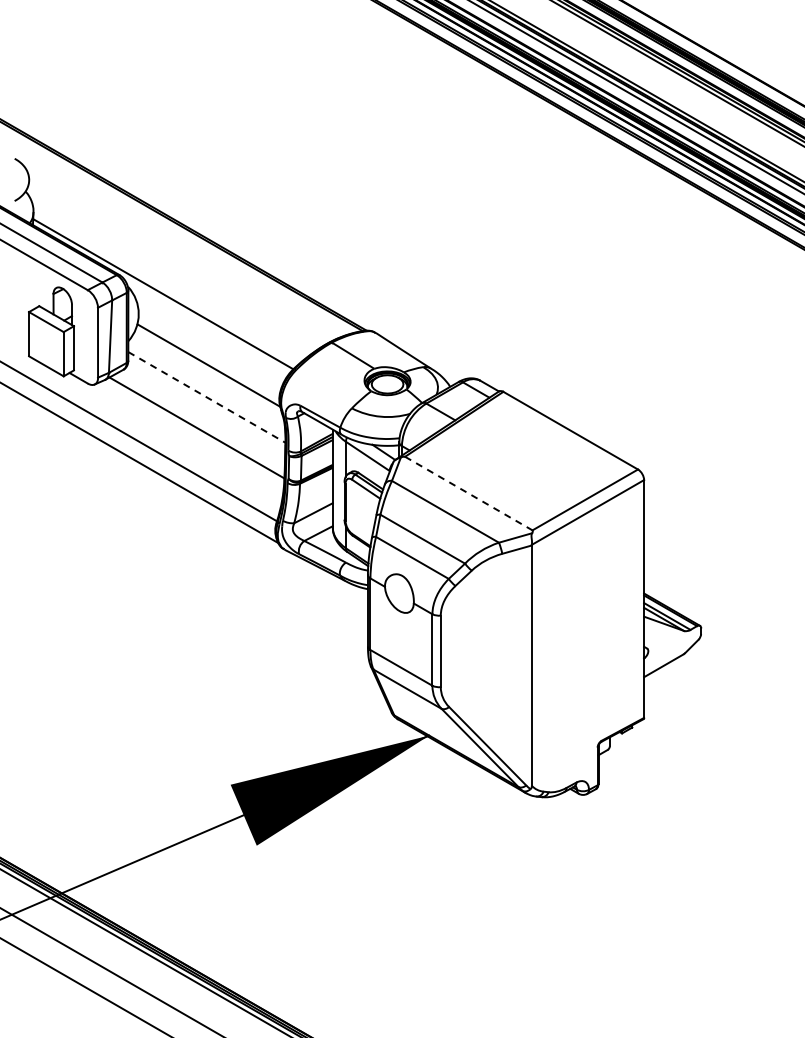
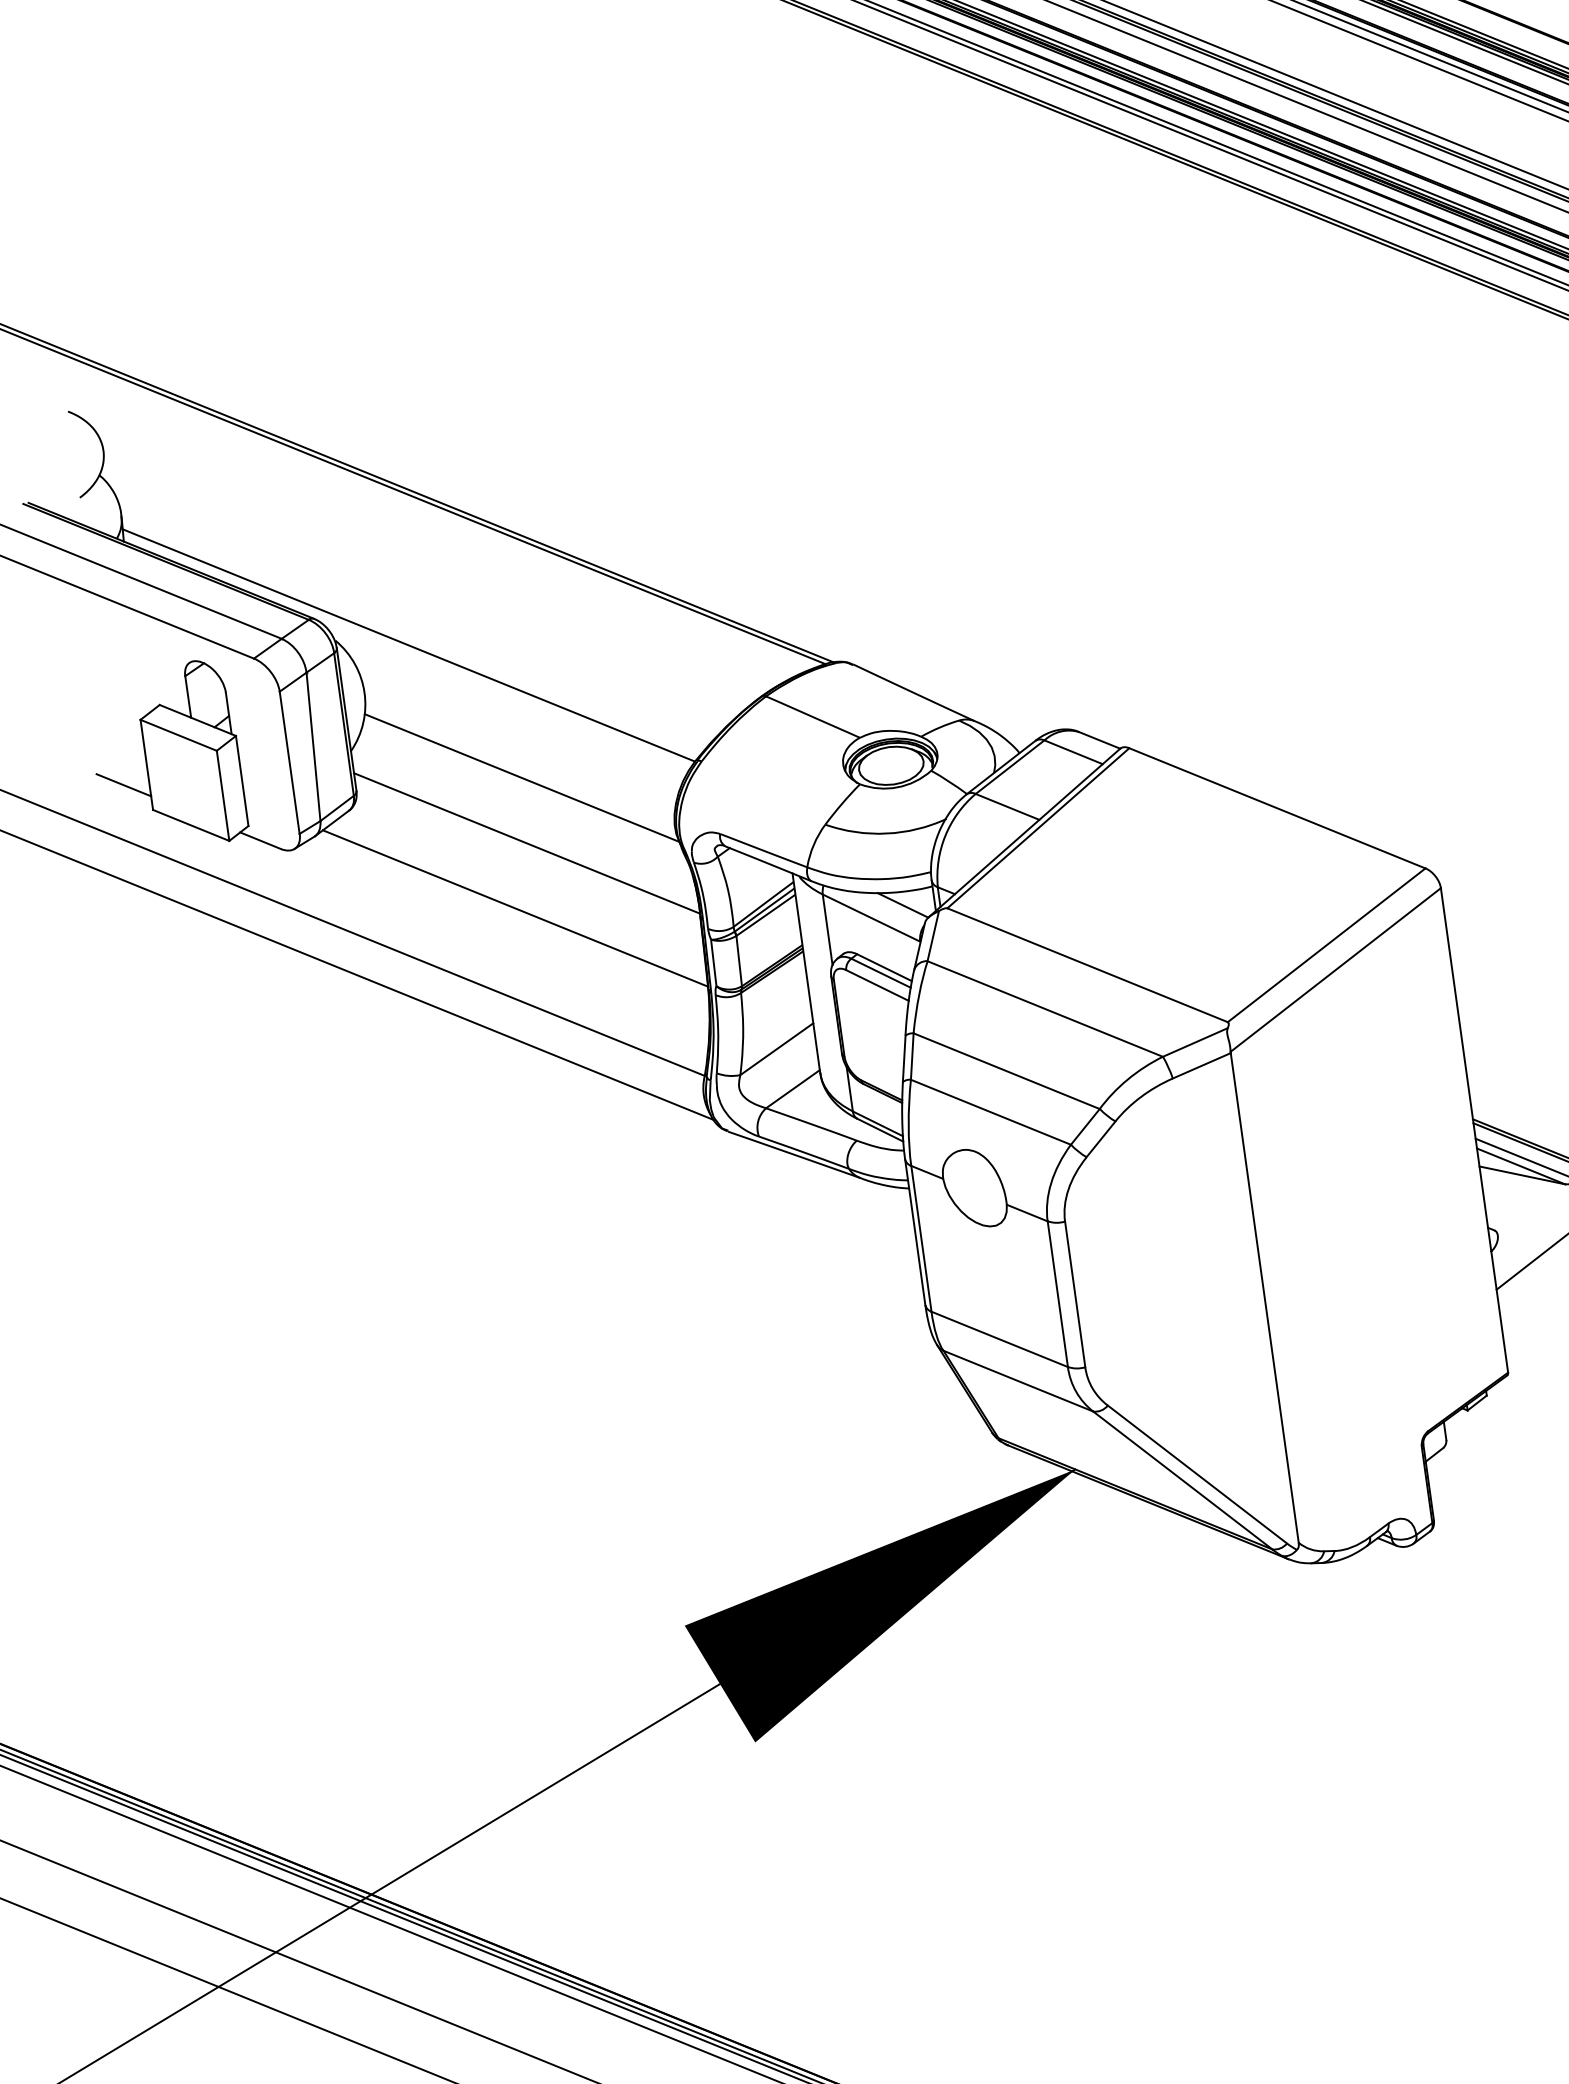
line: (16, 342) -> (123, 785), added
line: (206, 397) -> (526, 843), dashed -> solid
line: (468, 493) -> (1086, 965), dashed -> solid

